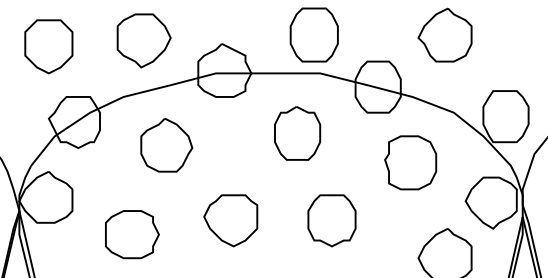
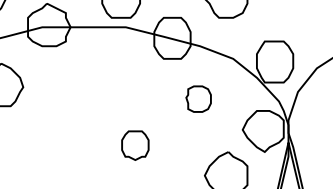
part: (297, 133) -> (107, 75), removed
part: (410, 162) -> (198, 98), size x0.6
part: (230, 220) -> (53, 145), removed
part: (331, 220) -> (134, 145), size x0.7

